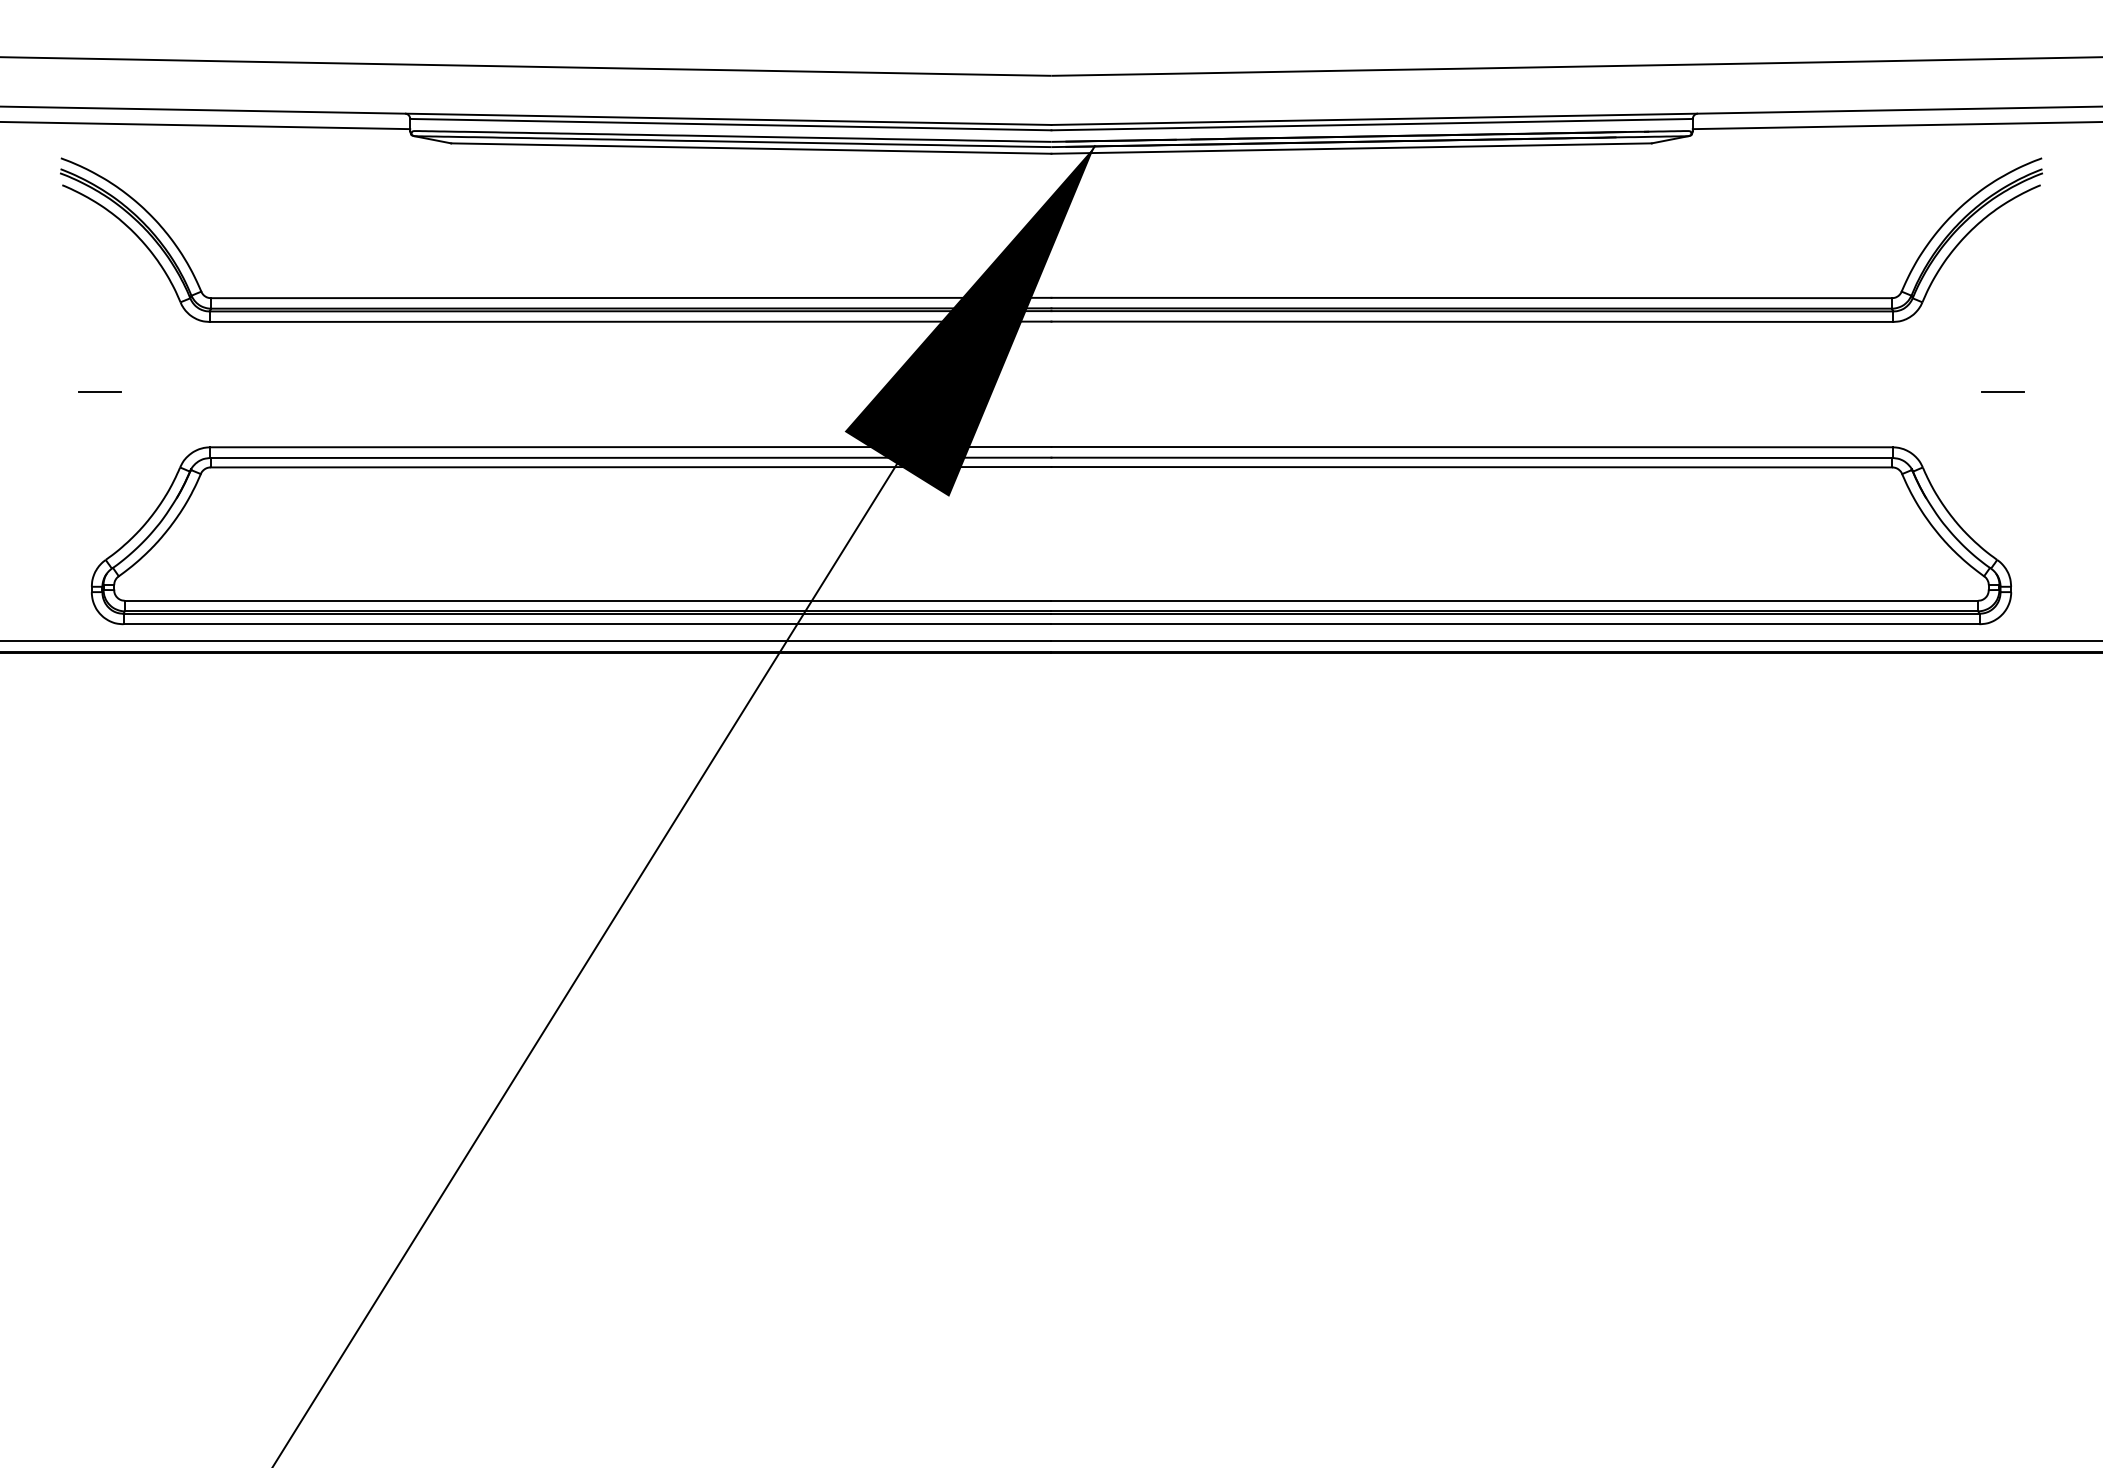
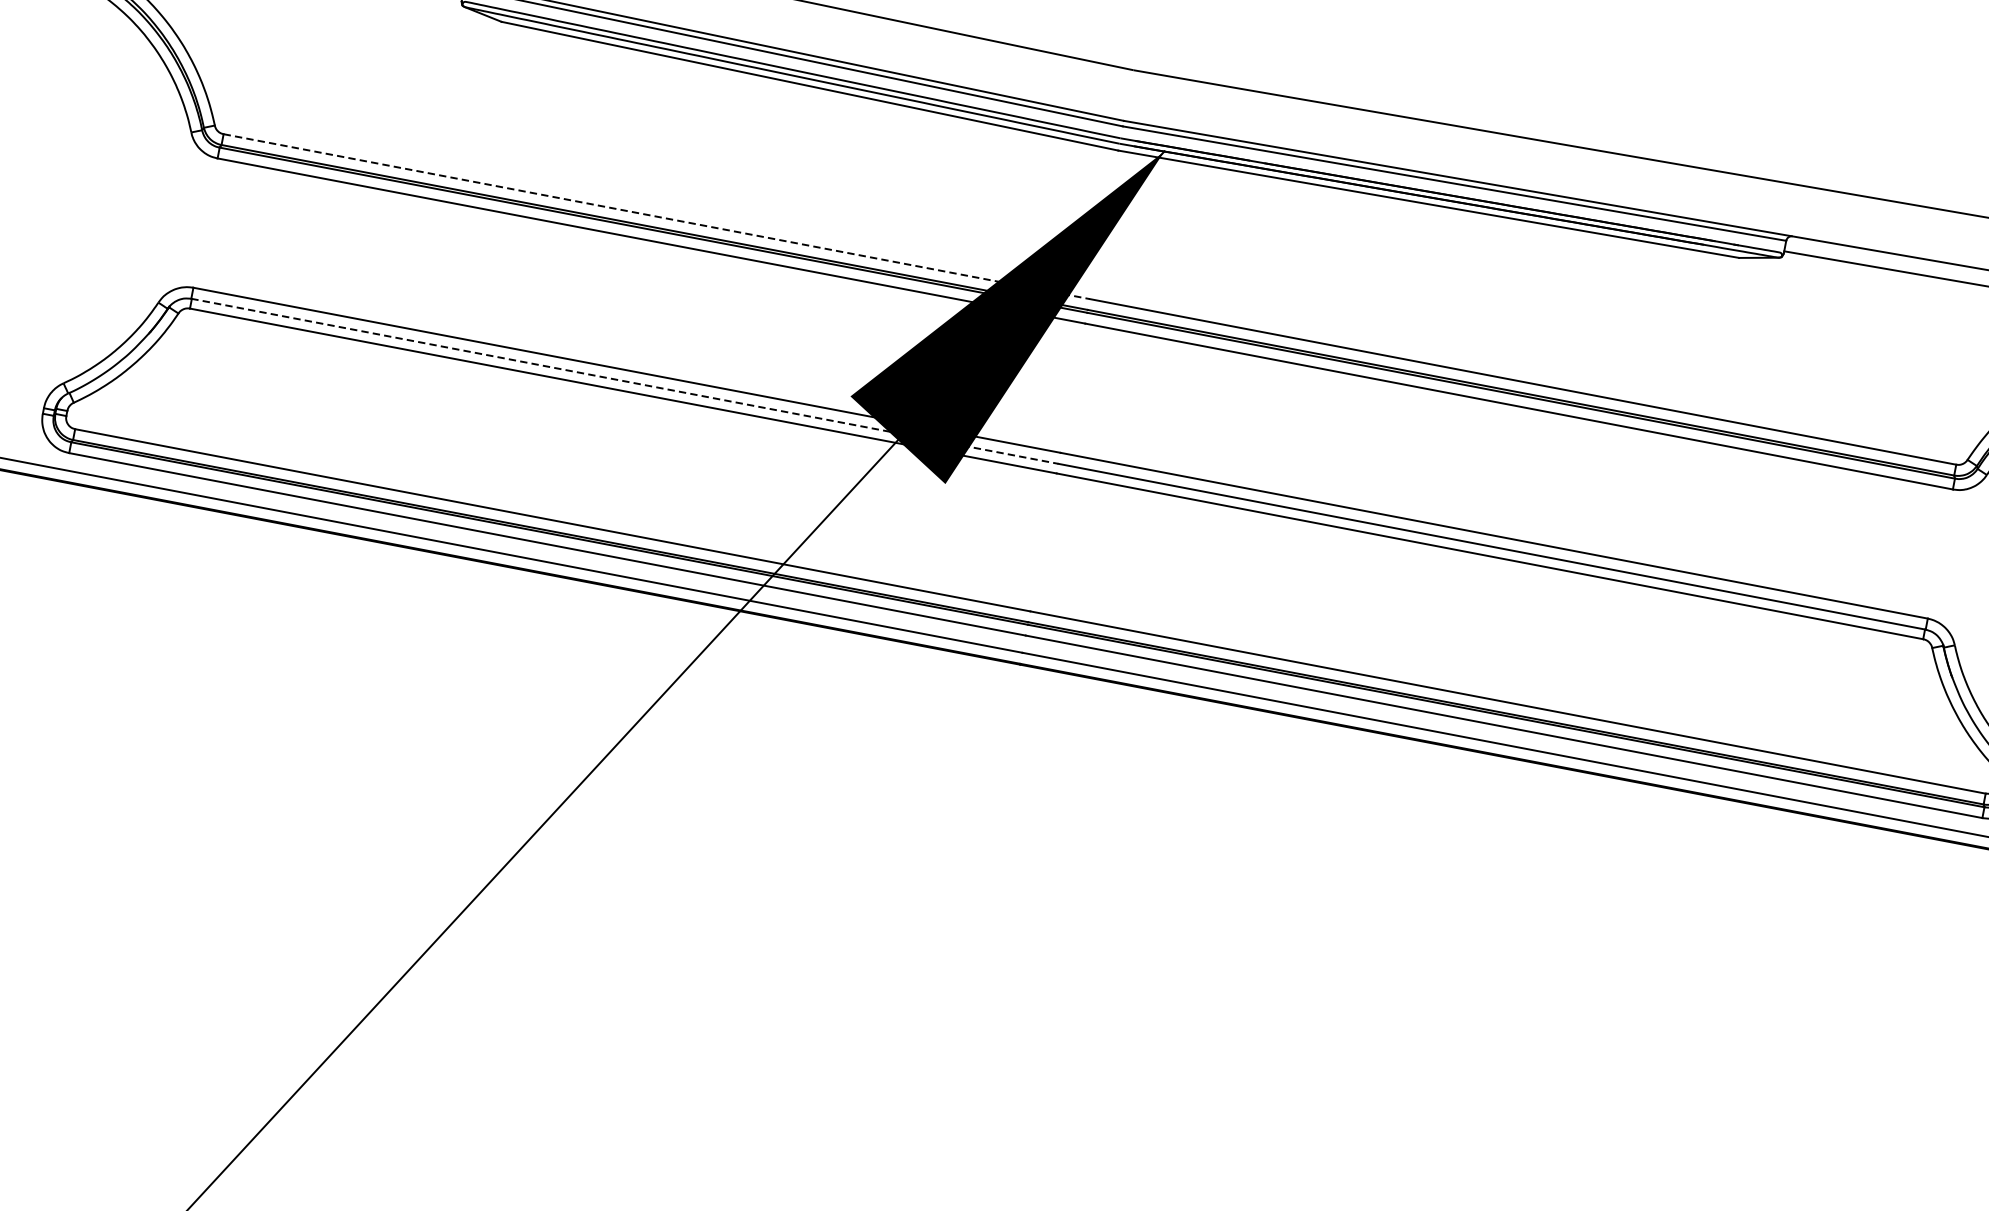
line: (631, 298) -> (656, 217), solid -> dashed
line: (99, 391) -> (90, 208), removed
line: (630, 457) -> (624, 380), solid -> dashed

